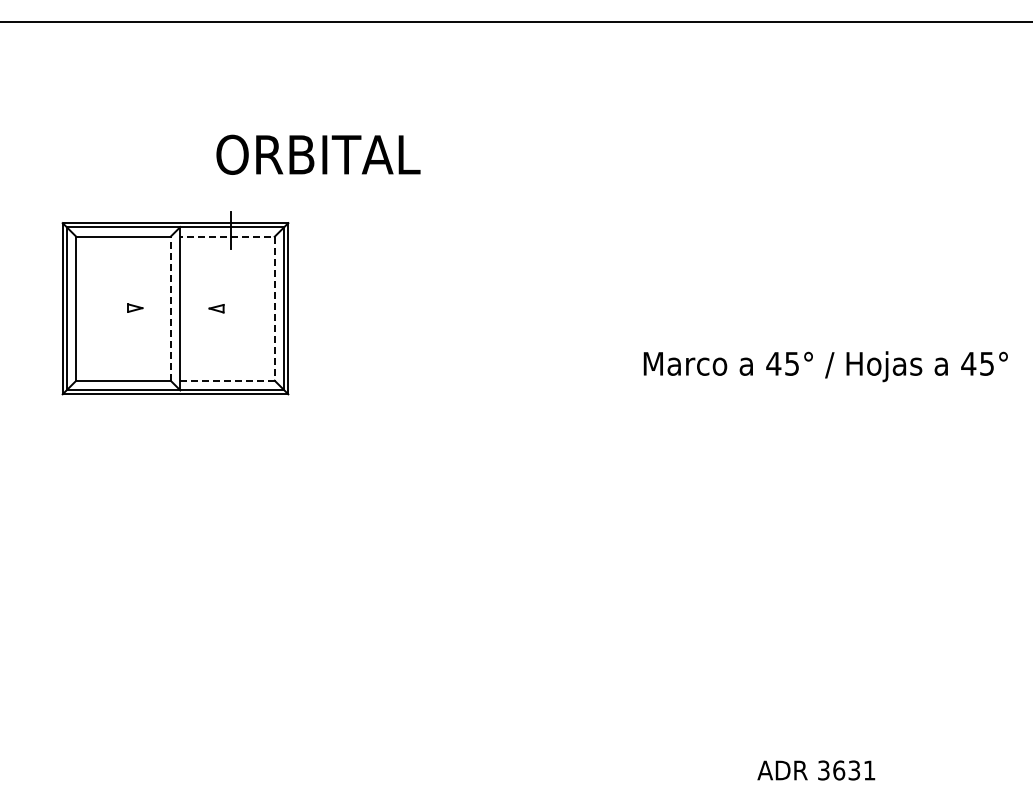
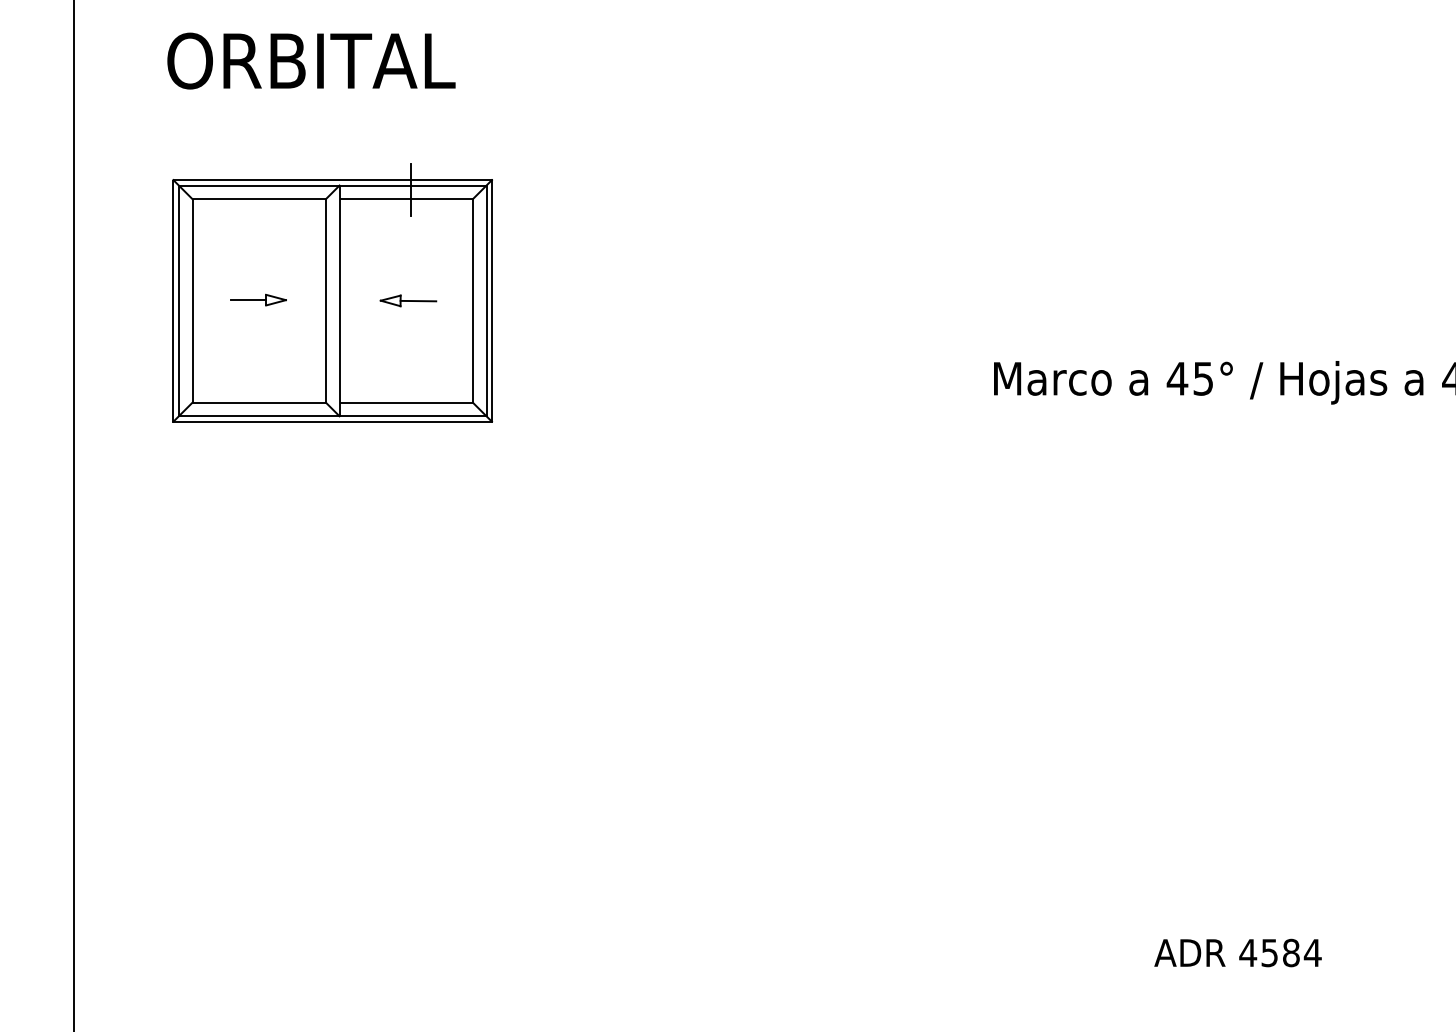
text: (318, 154) -> (311, 60), moved
line: (115, 308) -> (247, 300), added
line: (170, 308) -> (325, 300), dashed -> solid
line: (235, 308) -> (417, 300), added
line: (274, 308) -> (472, 300), dashed -> solid
text: (846, 770) -> (1280, 953), 3631 -> 4584

